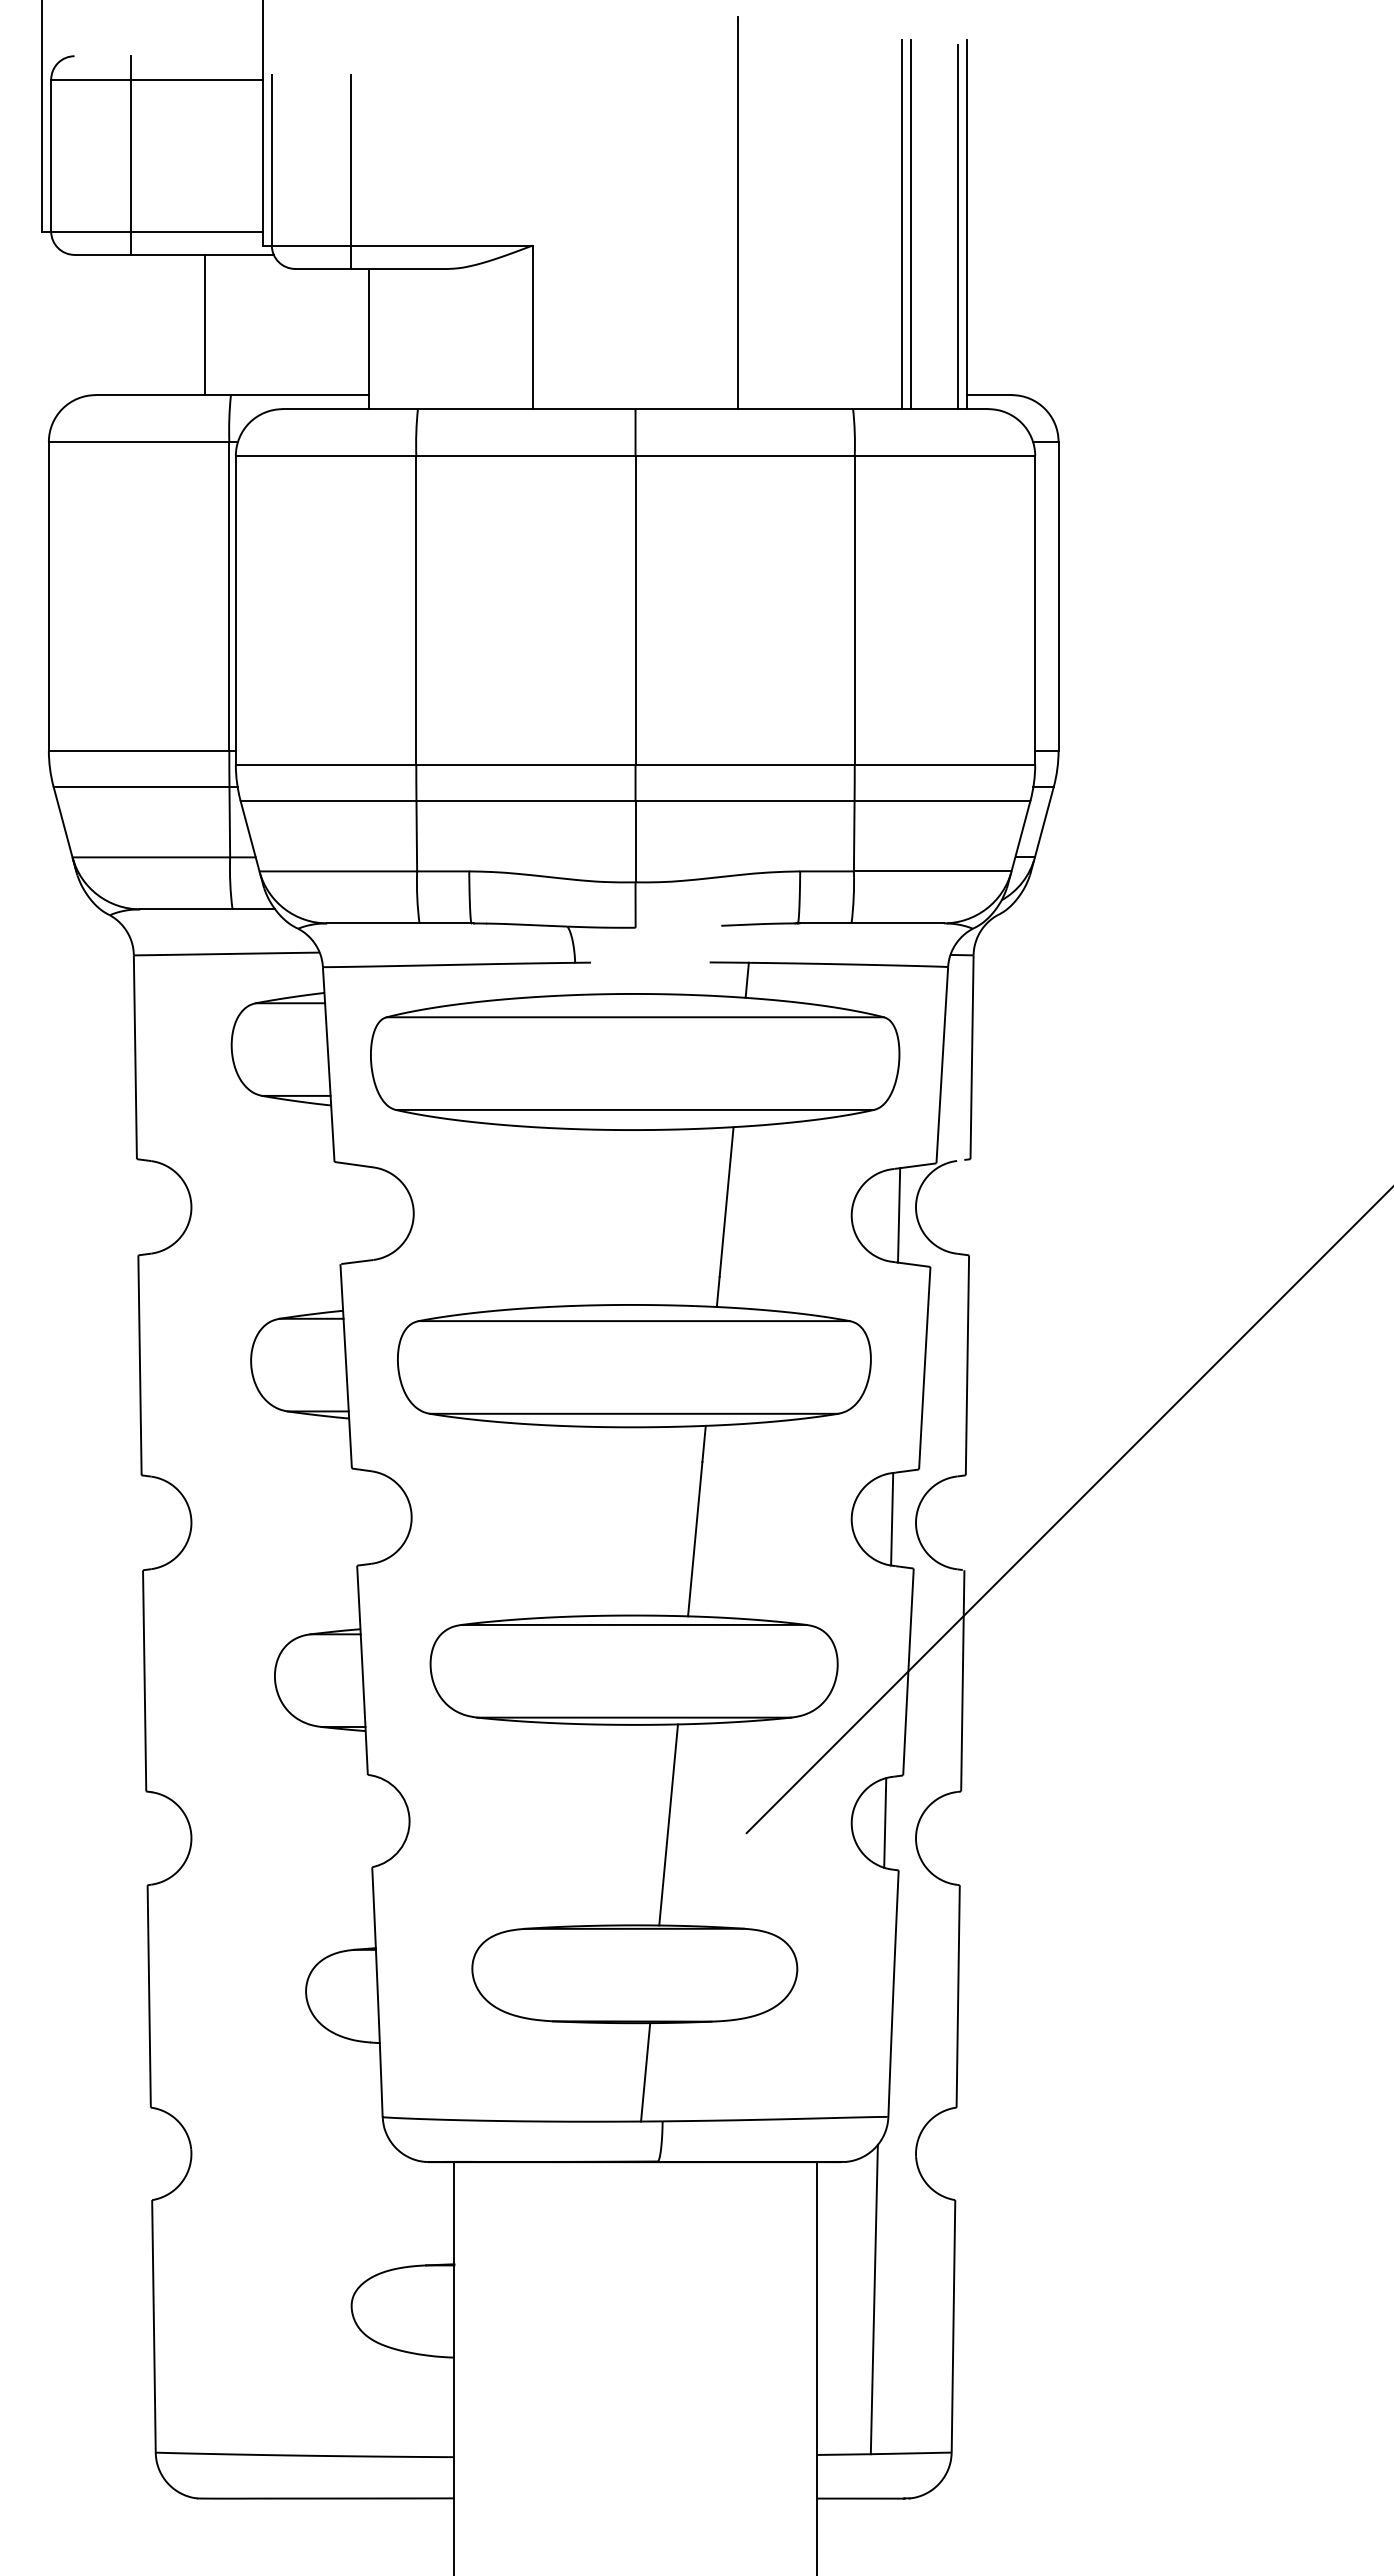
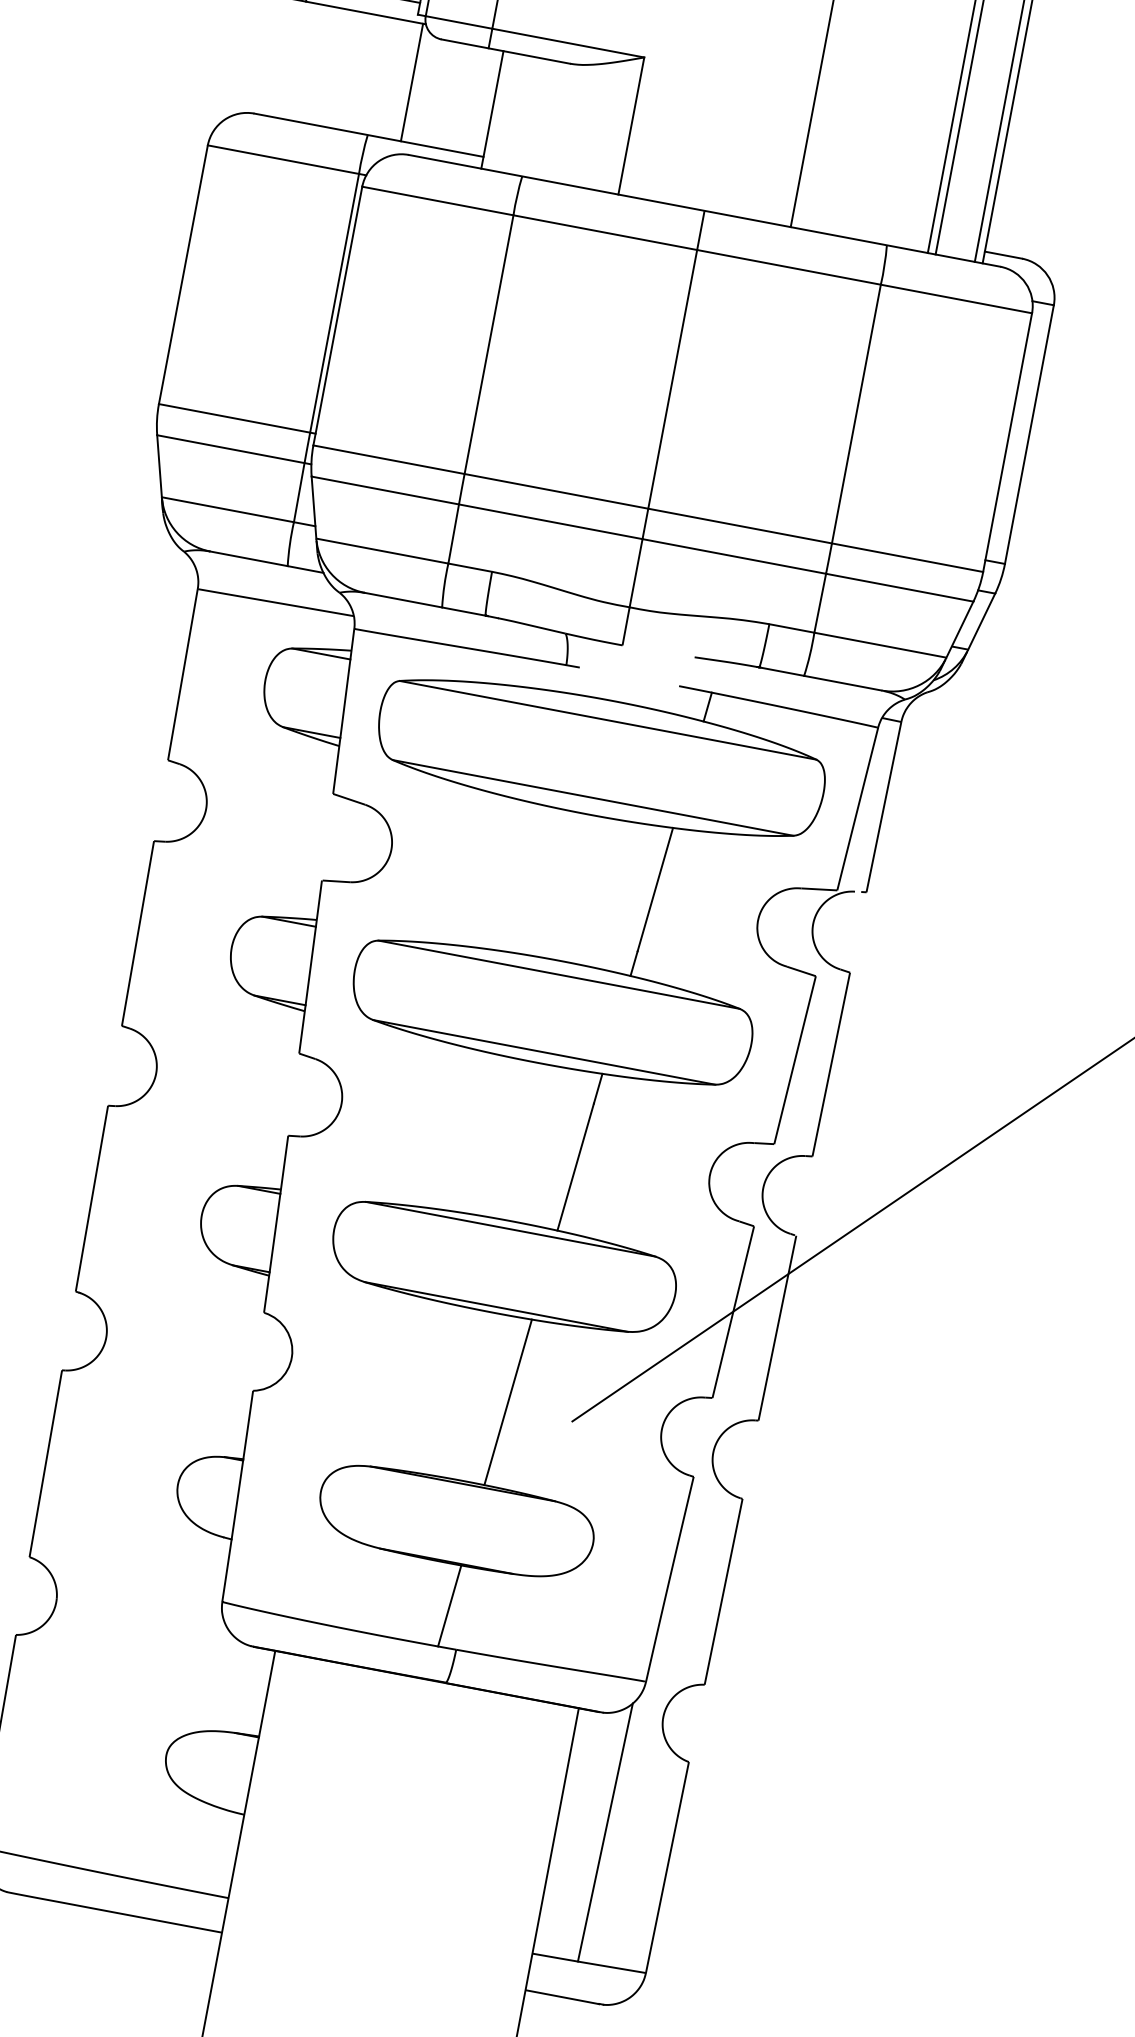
line: (205, 324) -> (412, 82), moved
line: (899, 1215) -> (798, 928), removed
line: (892, 1519) -> (744, 1181), removed
line: (885, 1822) -> (690, 1434), removed

